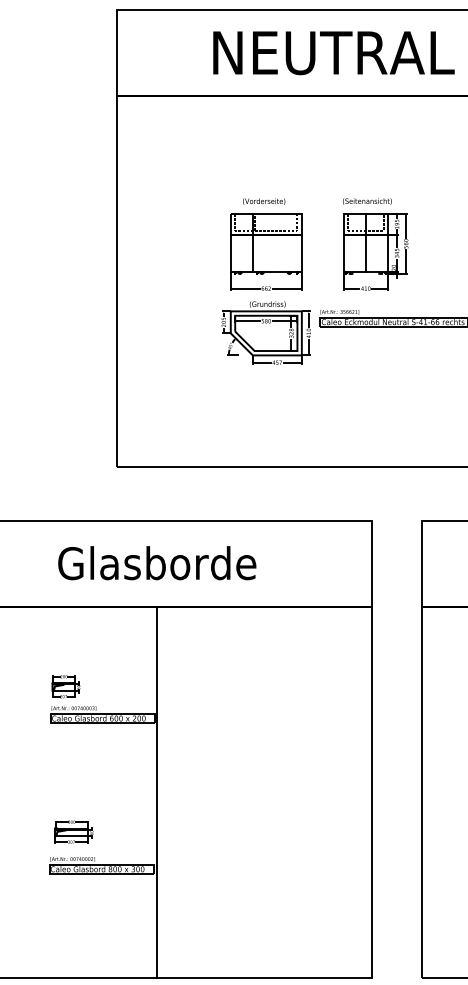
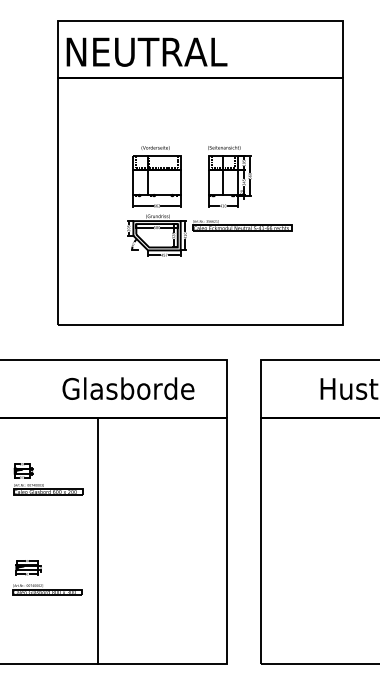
text: (333, 52) -> (146, 51), moved
text: (157, 562) -> (128, 388), moved
line: (157, 791) -> (98, 540), moved

